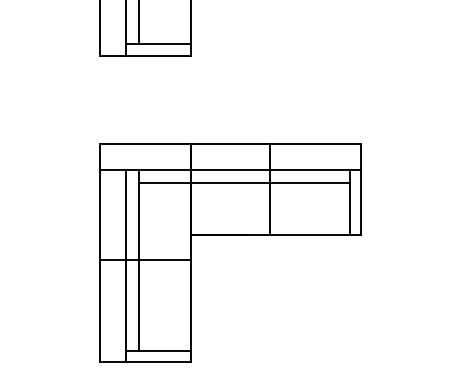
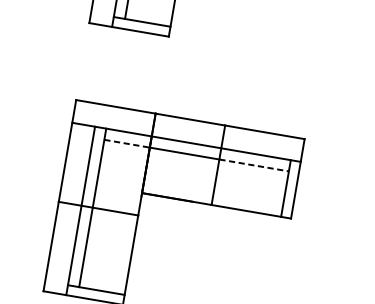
line: (165, 182) -> (127, 143), solid -> dashed
line: (309, 182) -> (253, 165), solid -> dashed

